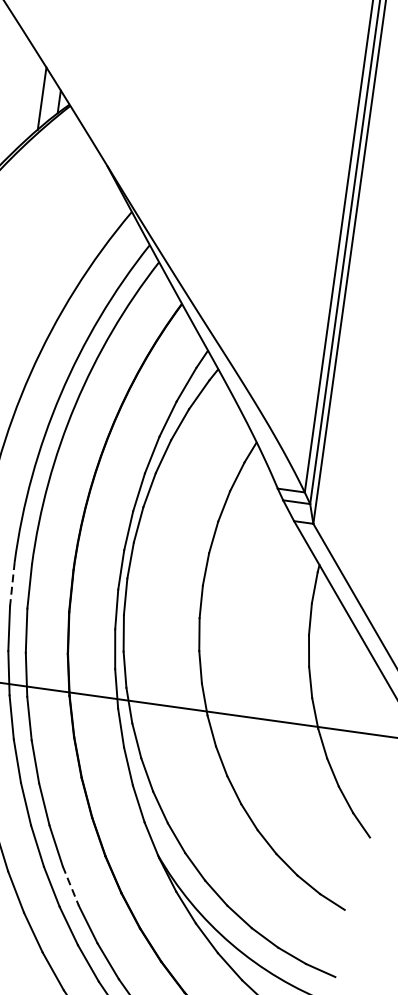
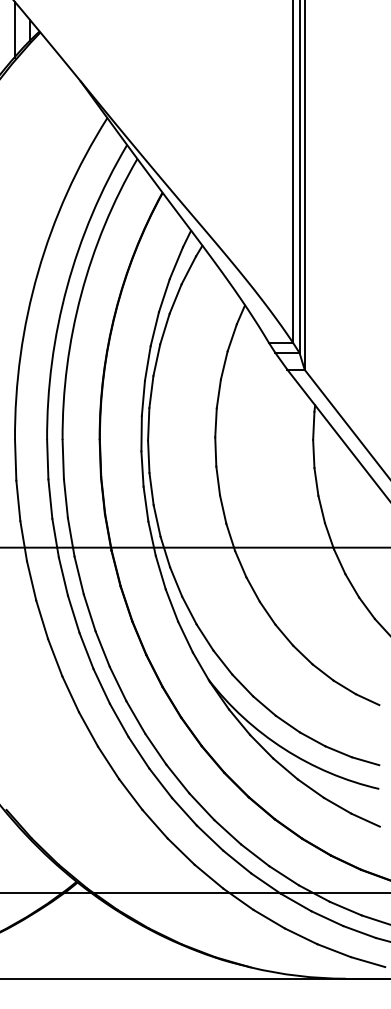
line: (12, 584) -> (47, 459), dashed -> solid
line: (70, 885) -> (135, 717), dashed -> solid

